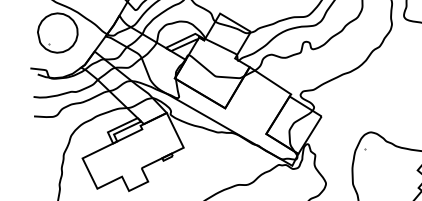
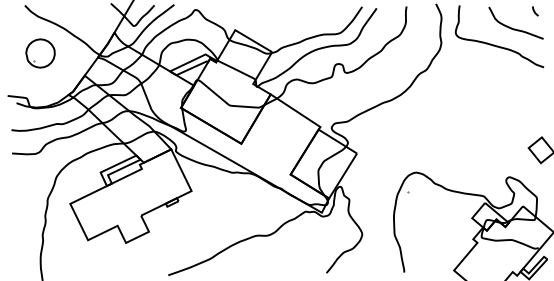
part: (57, 33) -> (40, 53), size x0.6

